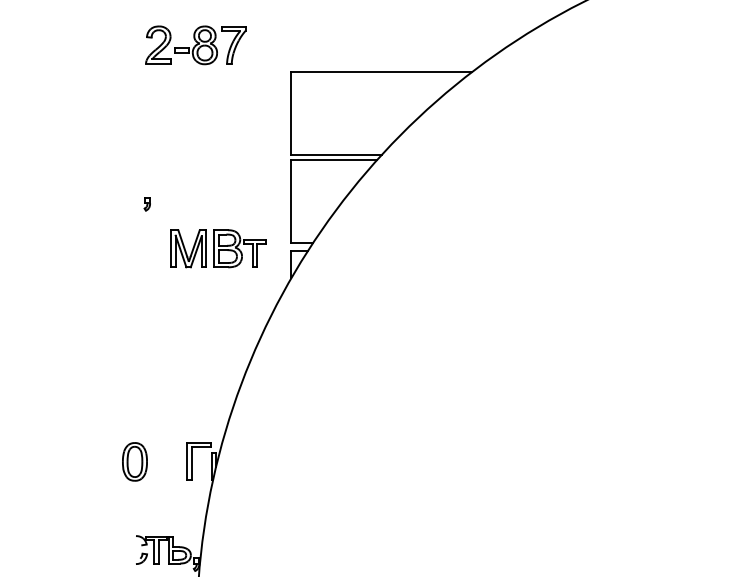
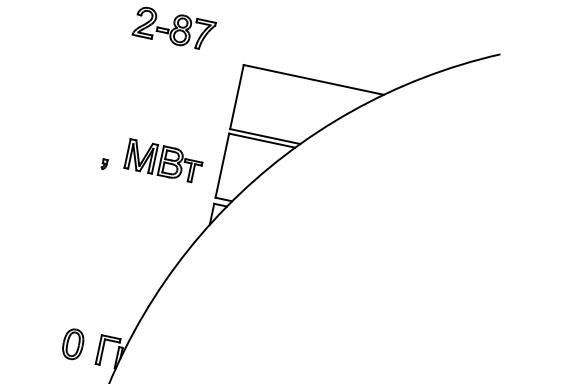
part: (146, 204) -> (103, 164), moved
part: (218, 248) -> (164, 161), moved
part: (134, 461) -> (72, 343), moved

